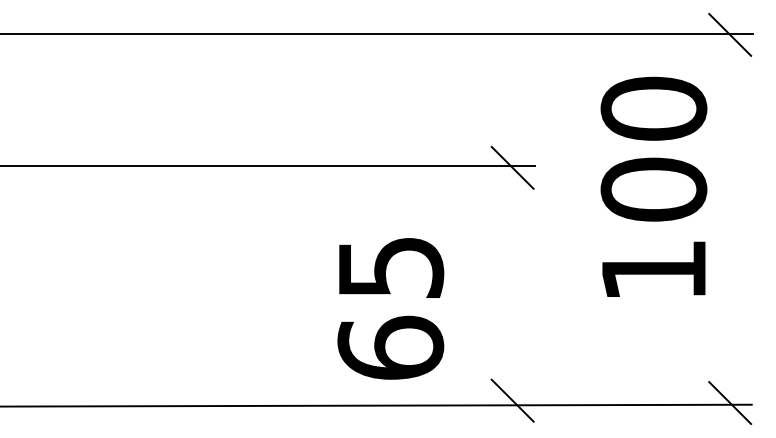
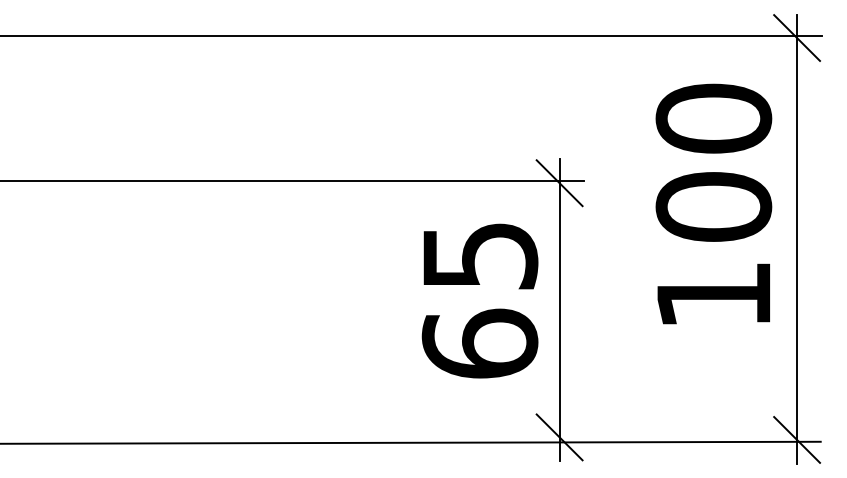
line: (730, 219) -> (797, 239), added
line: (512, 283) -> (559, 309), added
text: (390, 308) -> (479, 300), moved

